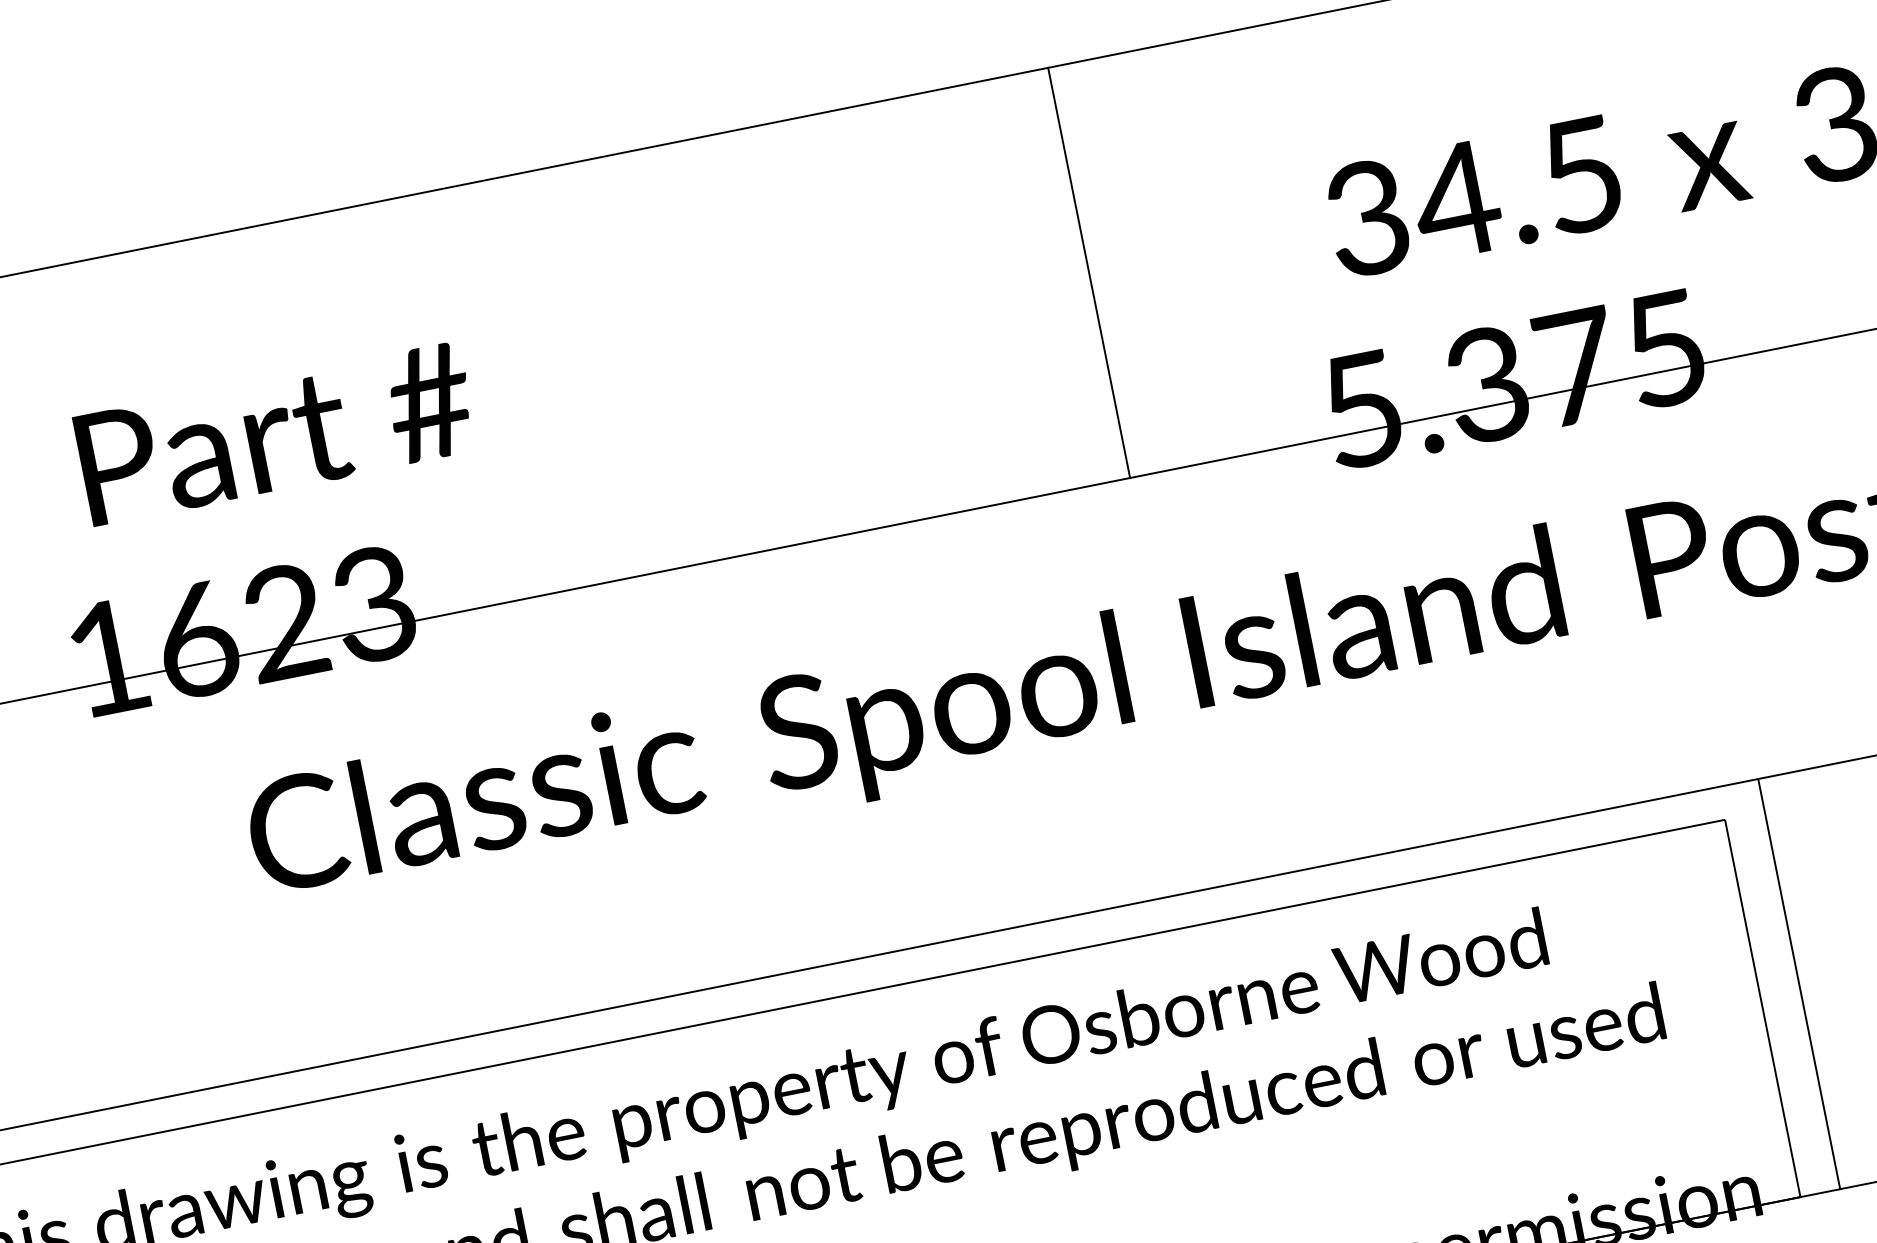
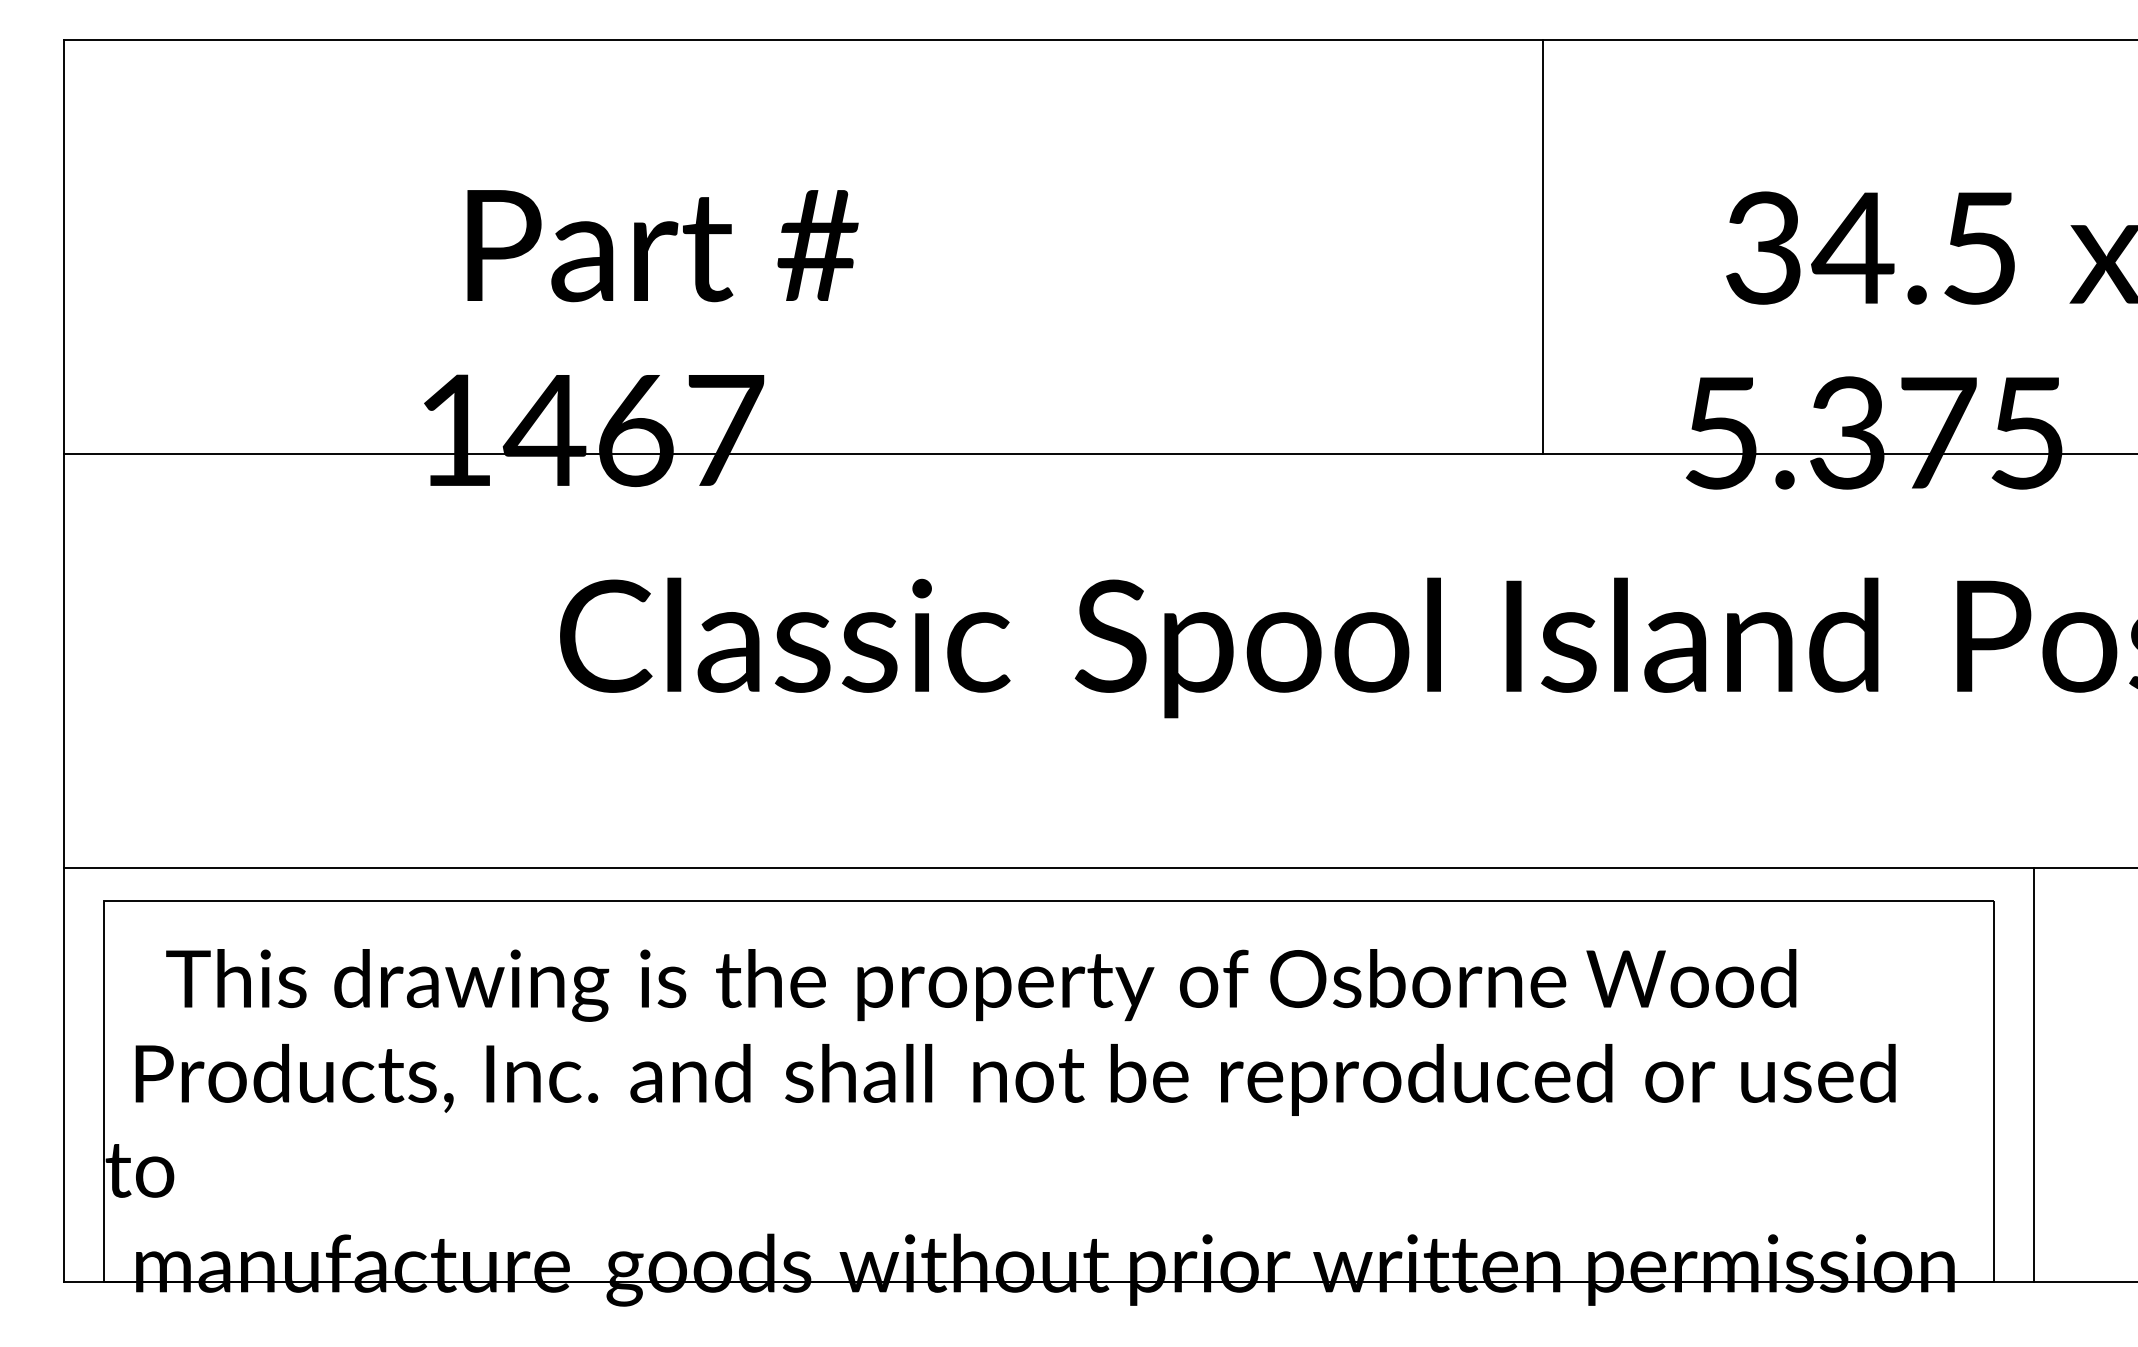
line: (1088, 273) -> (1542, 247), moved
text: (283, 622) -> (633, 430), 1623 -> 1467

